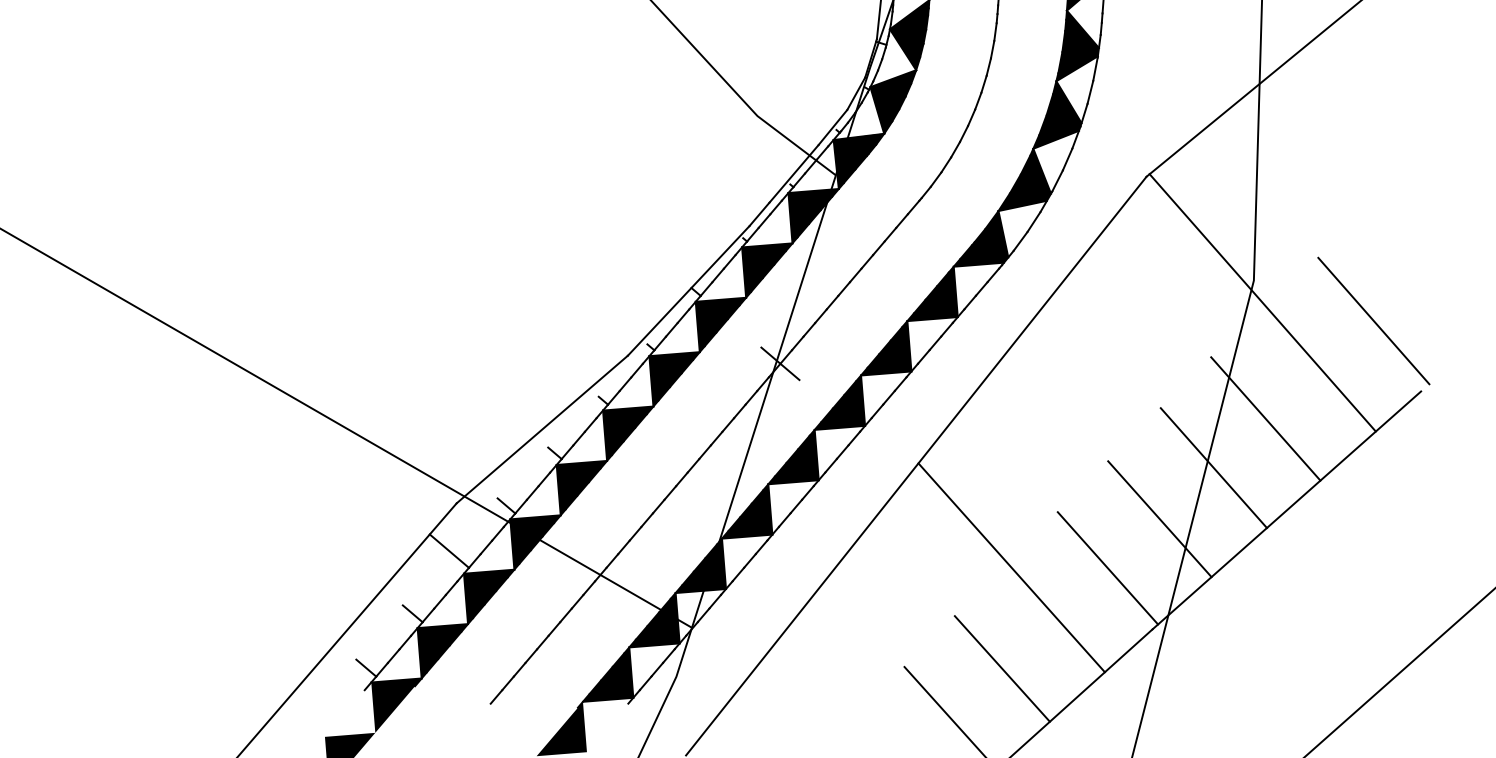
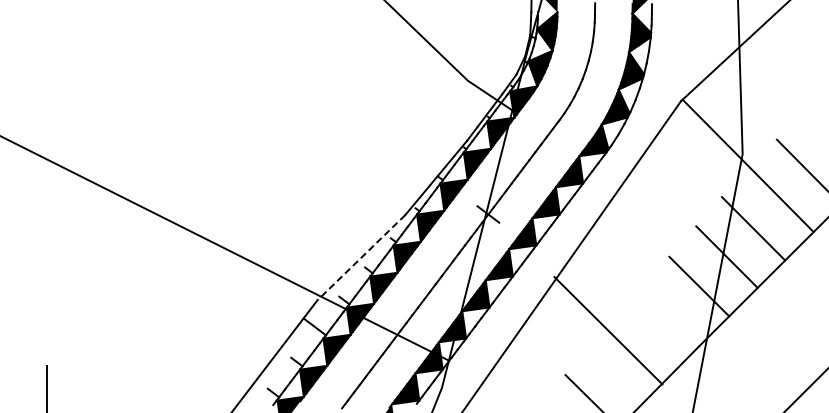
line: (540, 430) -> (360, 258), solid -> dashed
line: (1011, 567) -> (608, 330), moved
line: (1107, 567) -> (672, 314), removed
line: (1002, 668) -> (618, 372), removed

